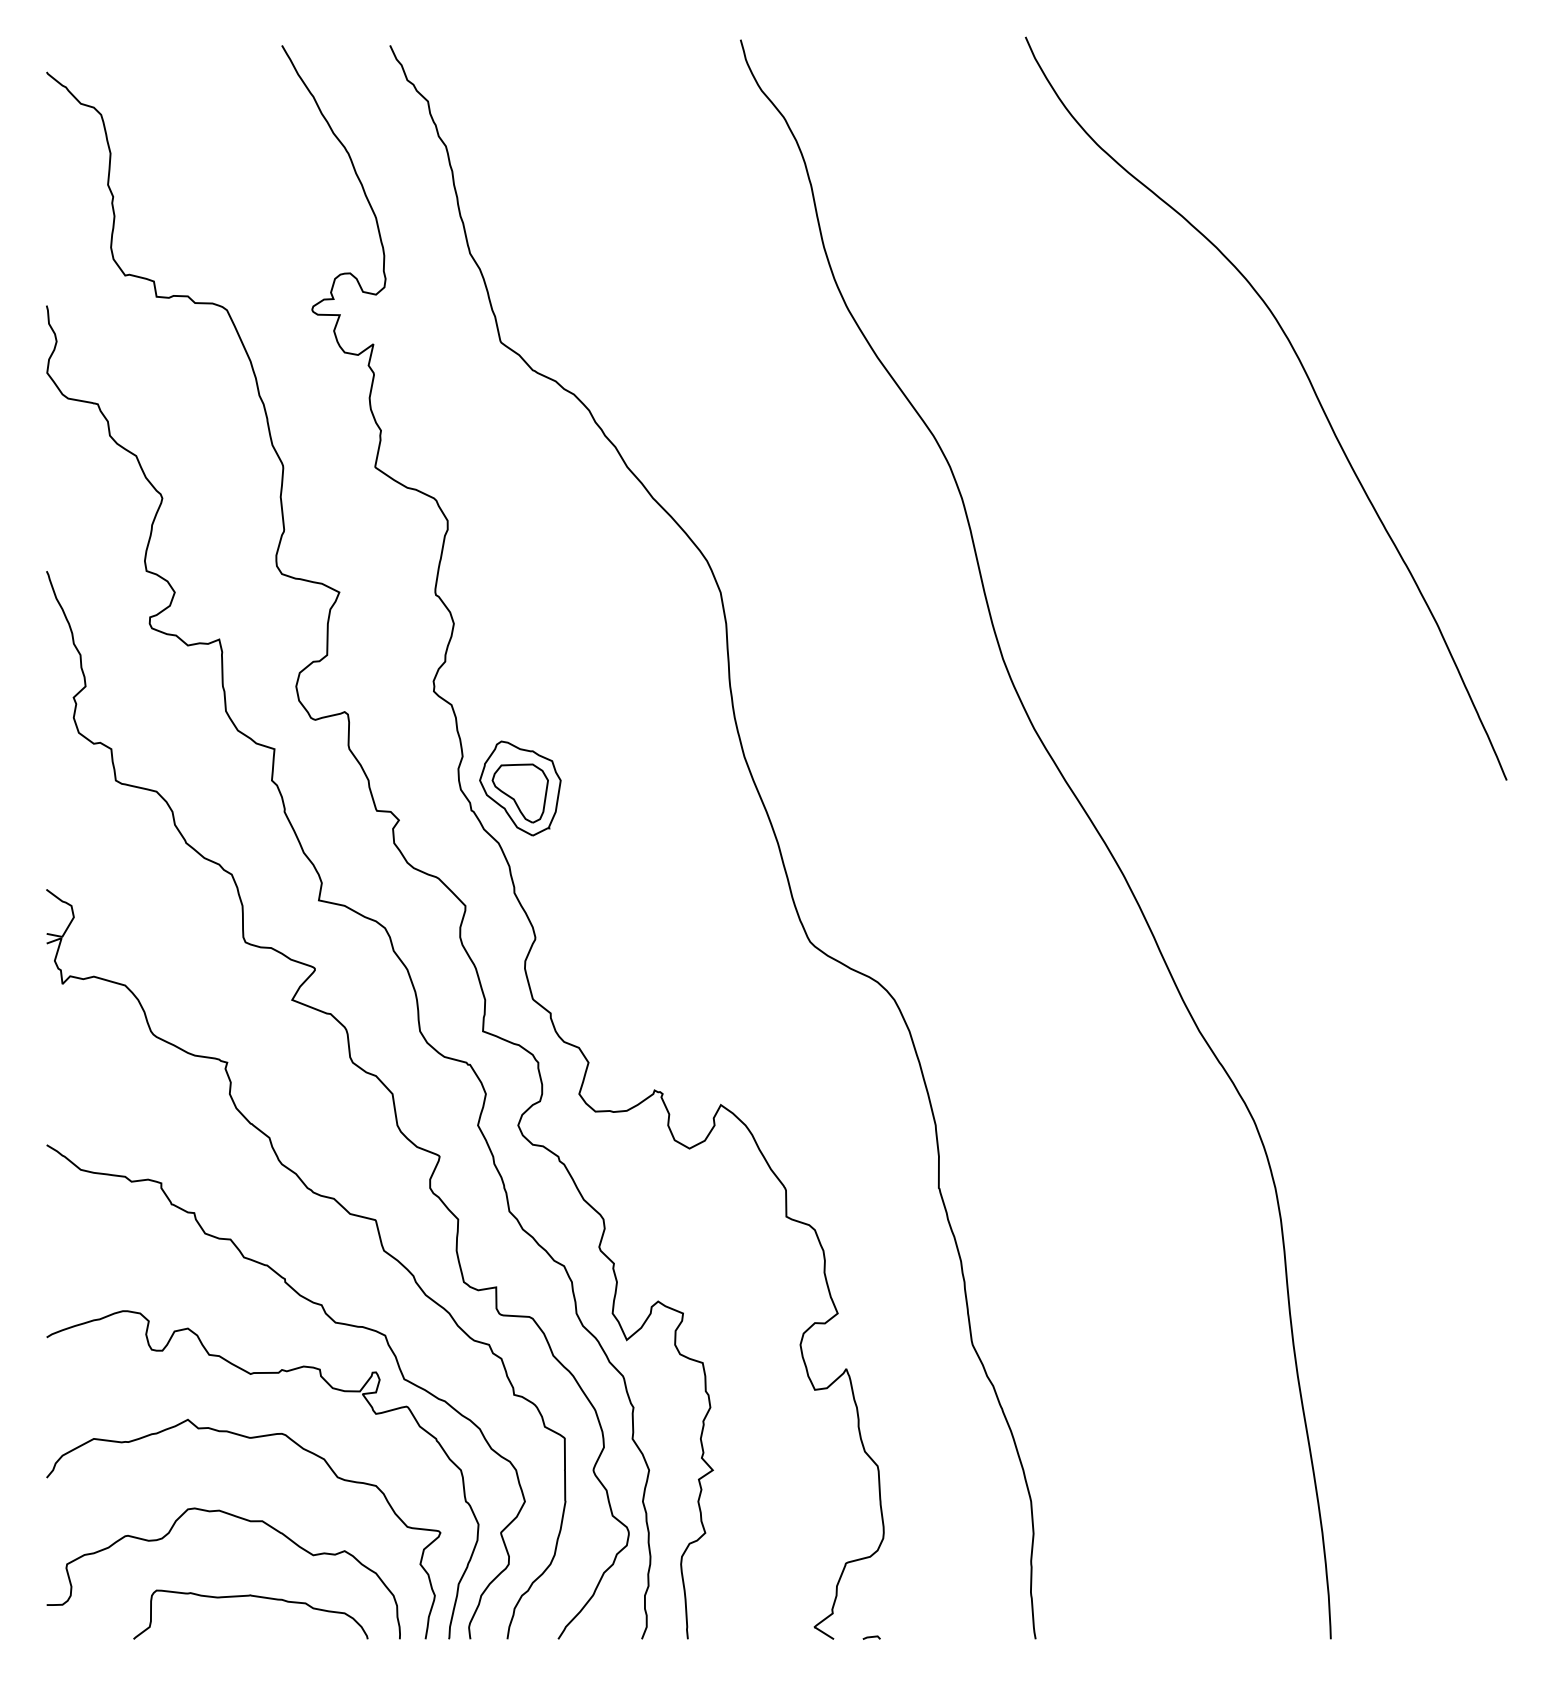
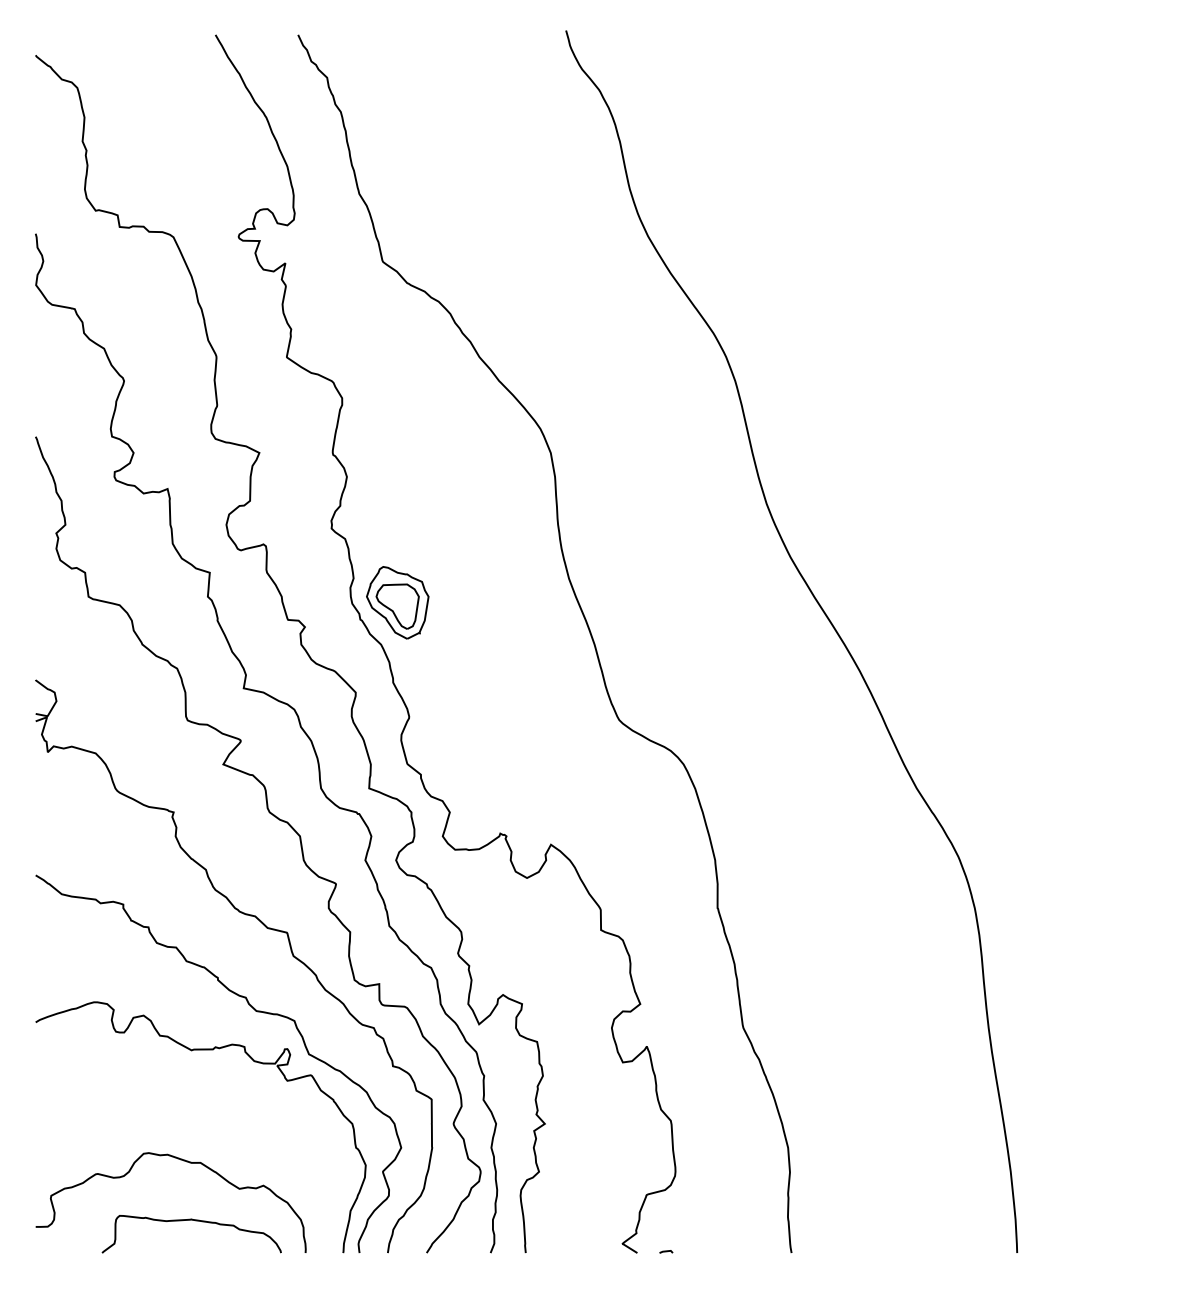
curve: (1310, 385) -> (1001, 294), removed
curve: (247, 1438) -> (189, 1099), removed

